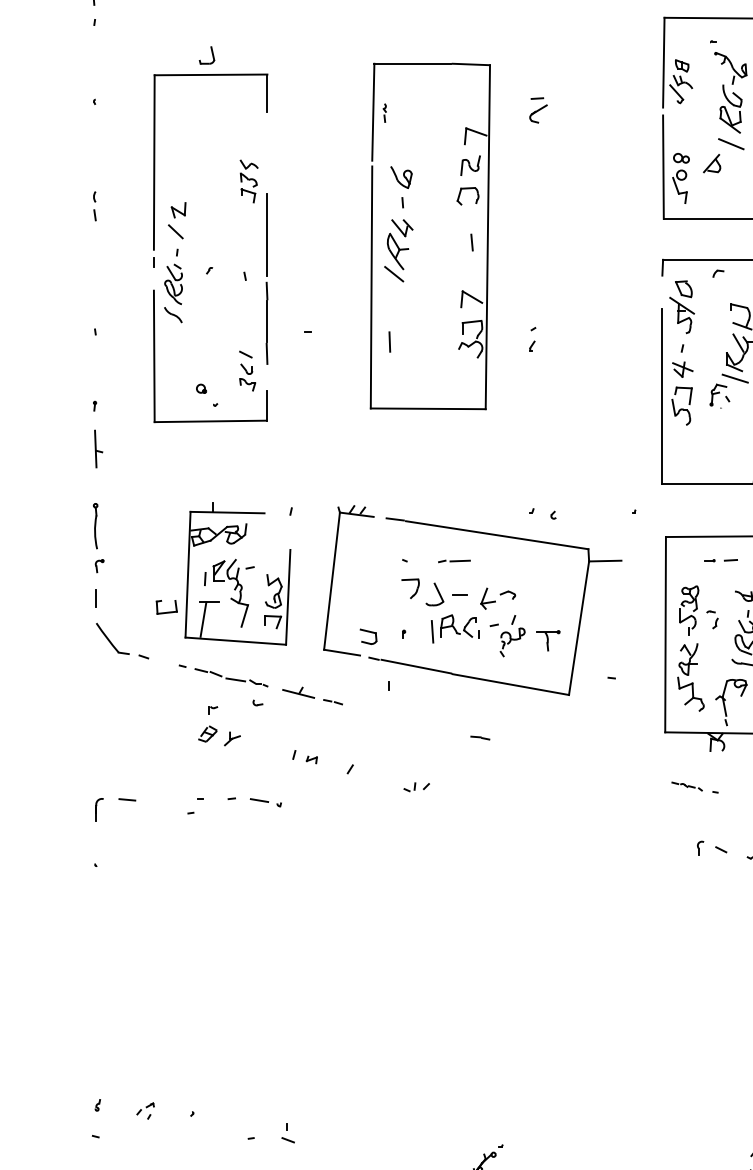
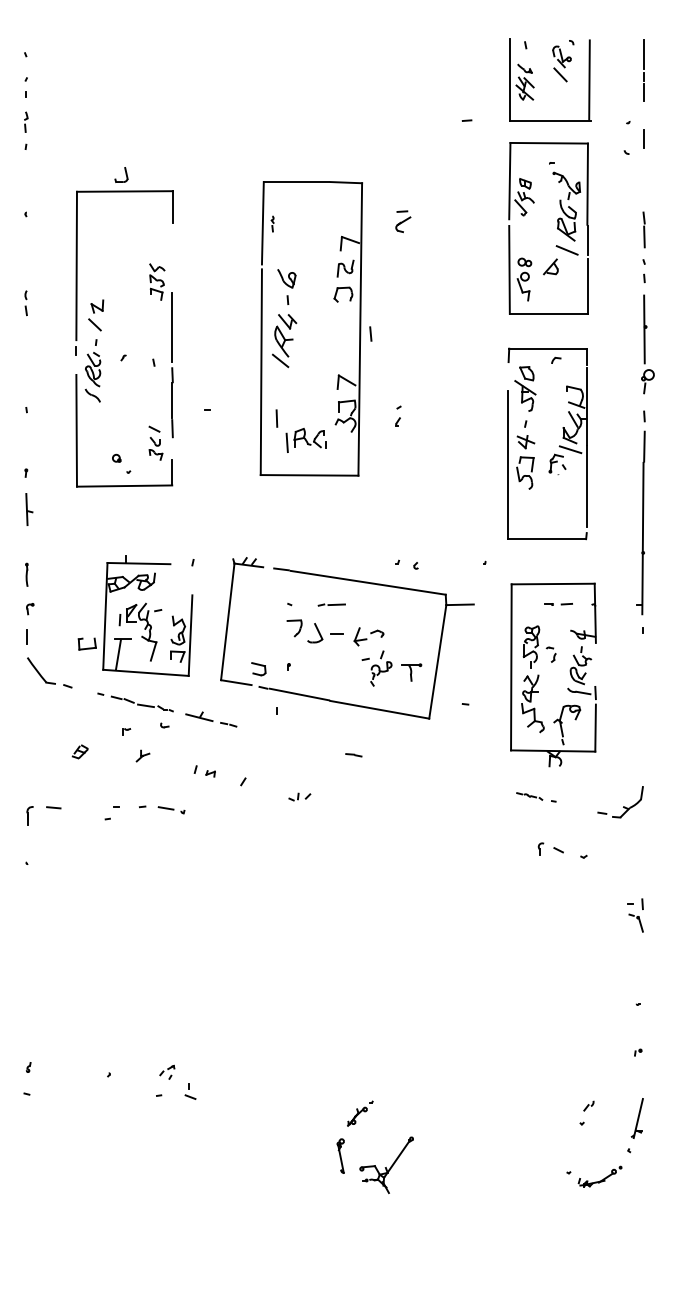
line: (471, 241) -> (370, 333), moved
part: (95, 525) -> (26, 574), size x0.6
part: (454, 628) -> (305, 440), moved
part: (207, 733) -> (79, 751), moved
part: (145, 1110) -> (167, 1071), moved

